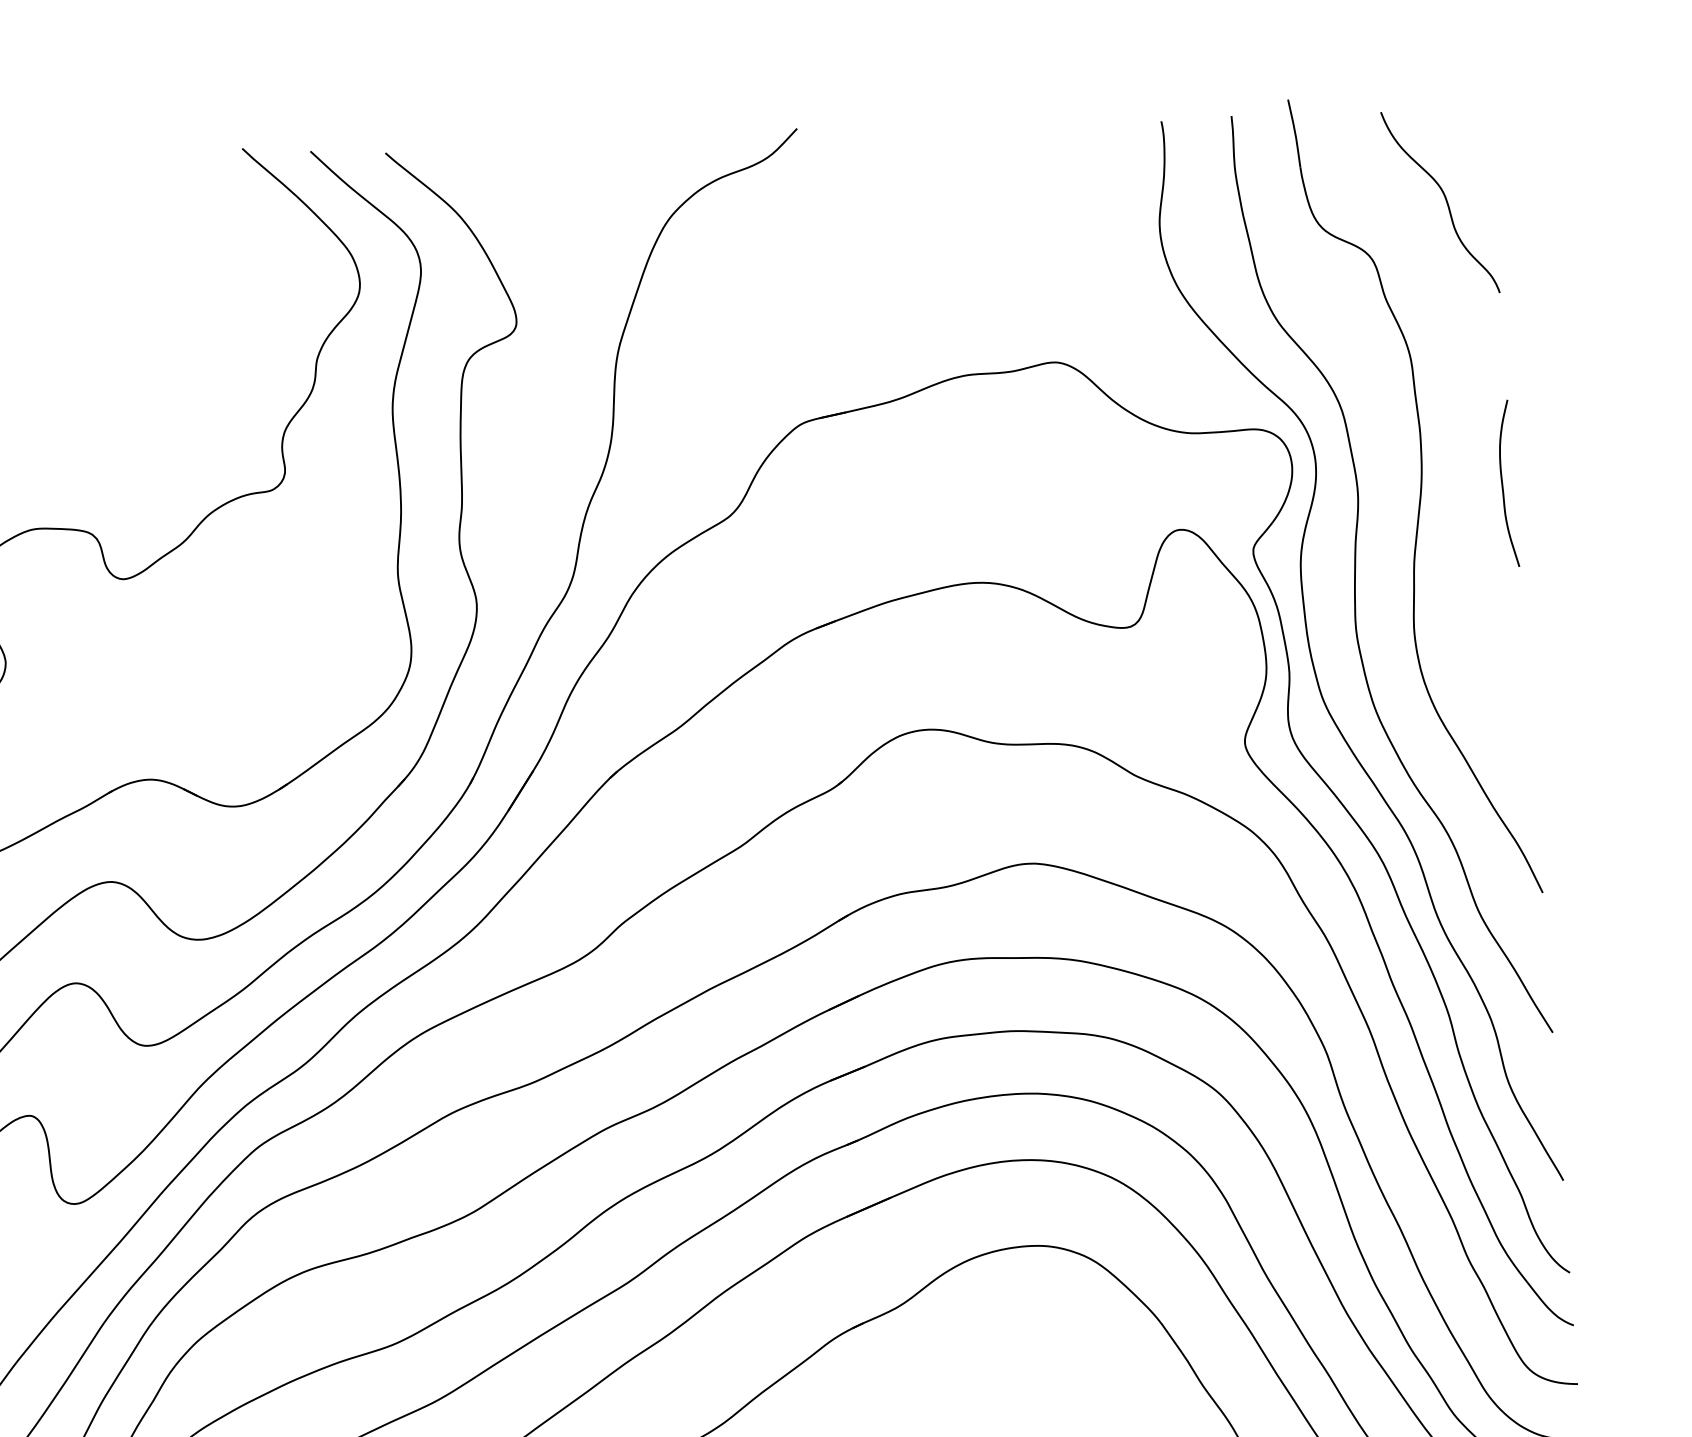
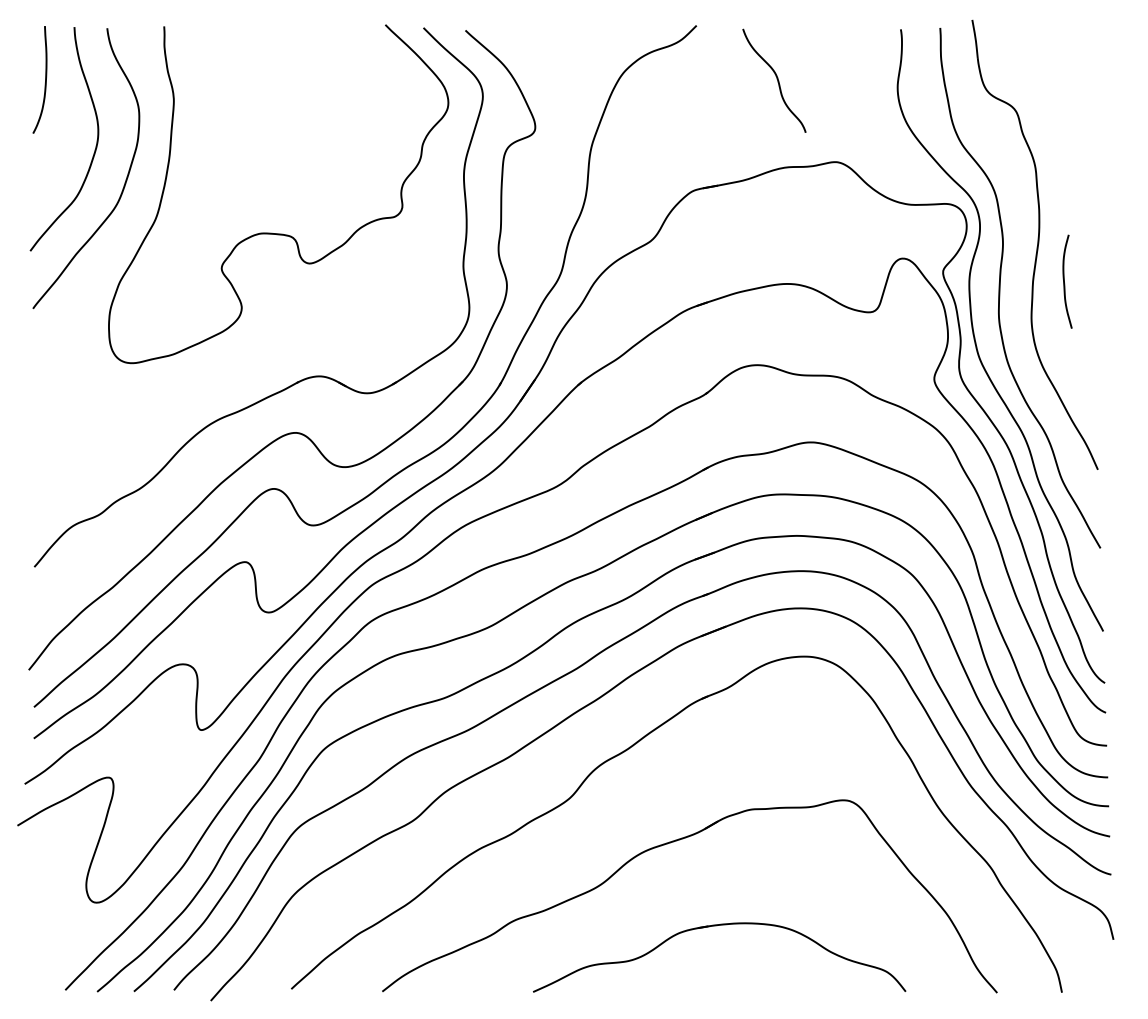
curve: (1443, 199) -> (776, 79), moved
curve: (1504, 486) -> (1065, 283), moved

